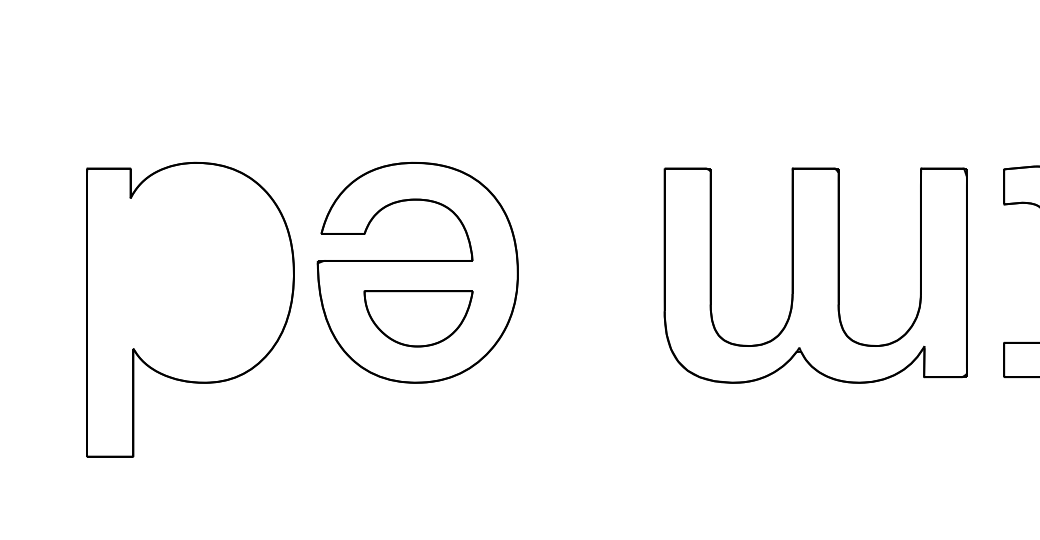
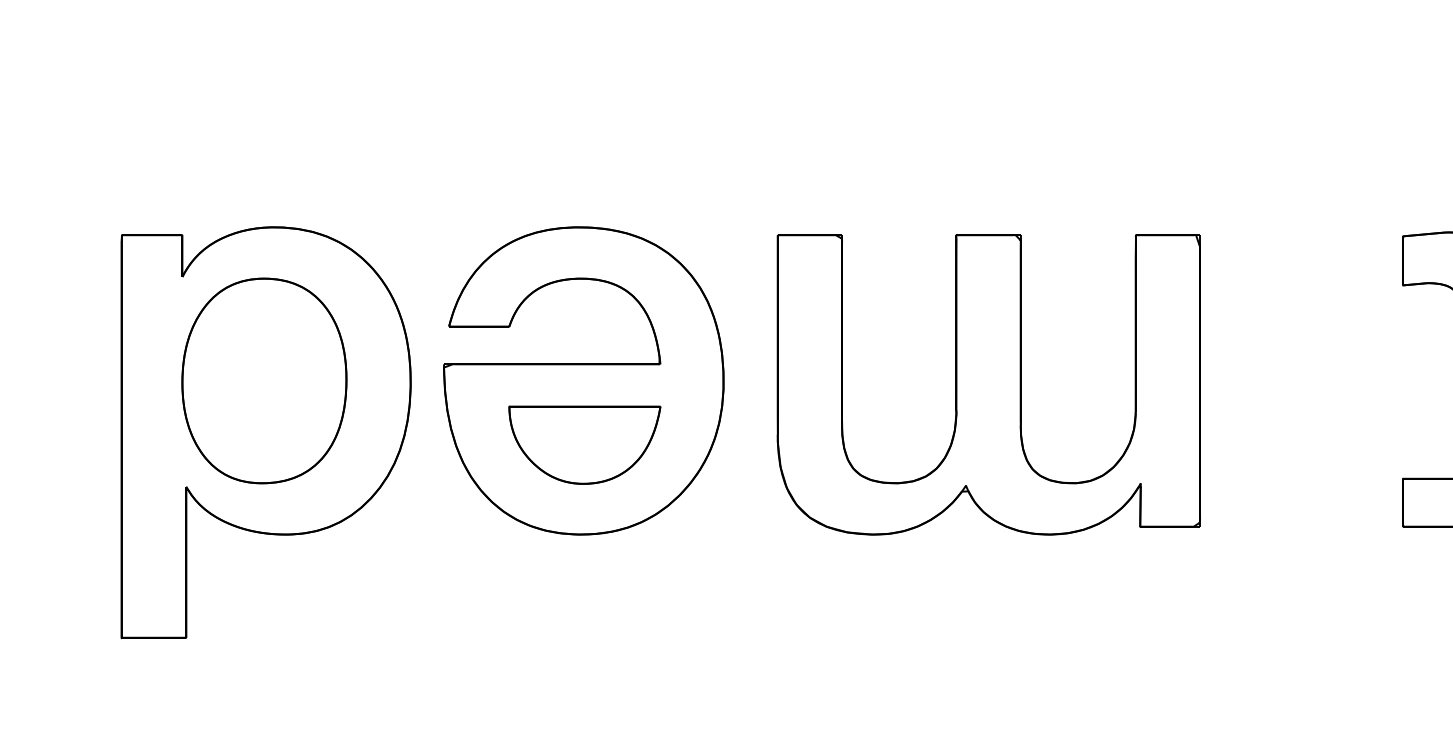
part: (188, 272) -> (263, 380), added
part: (815, 275) -> (988, 384), moved

